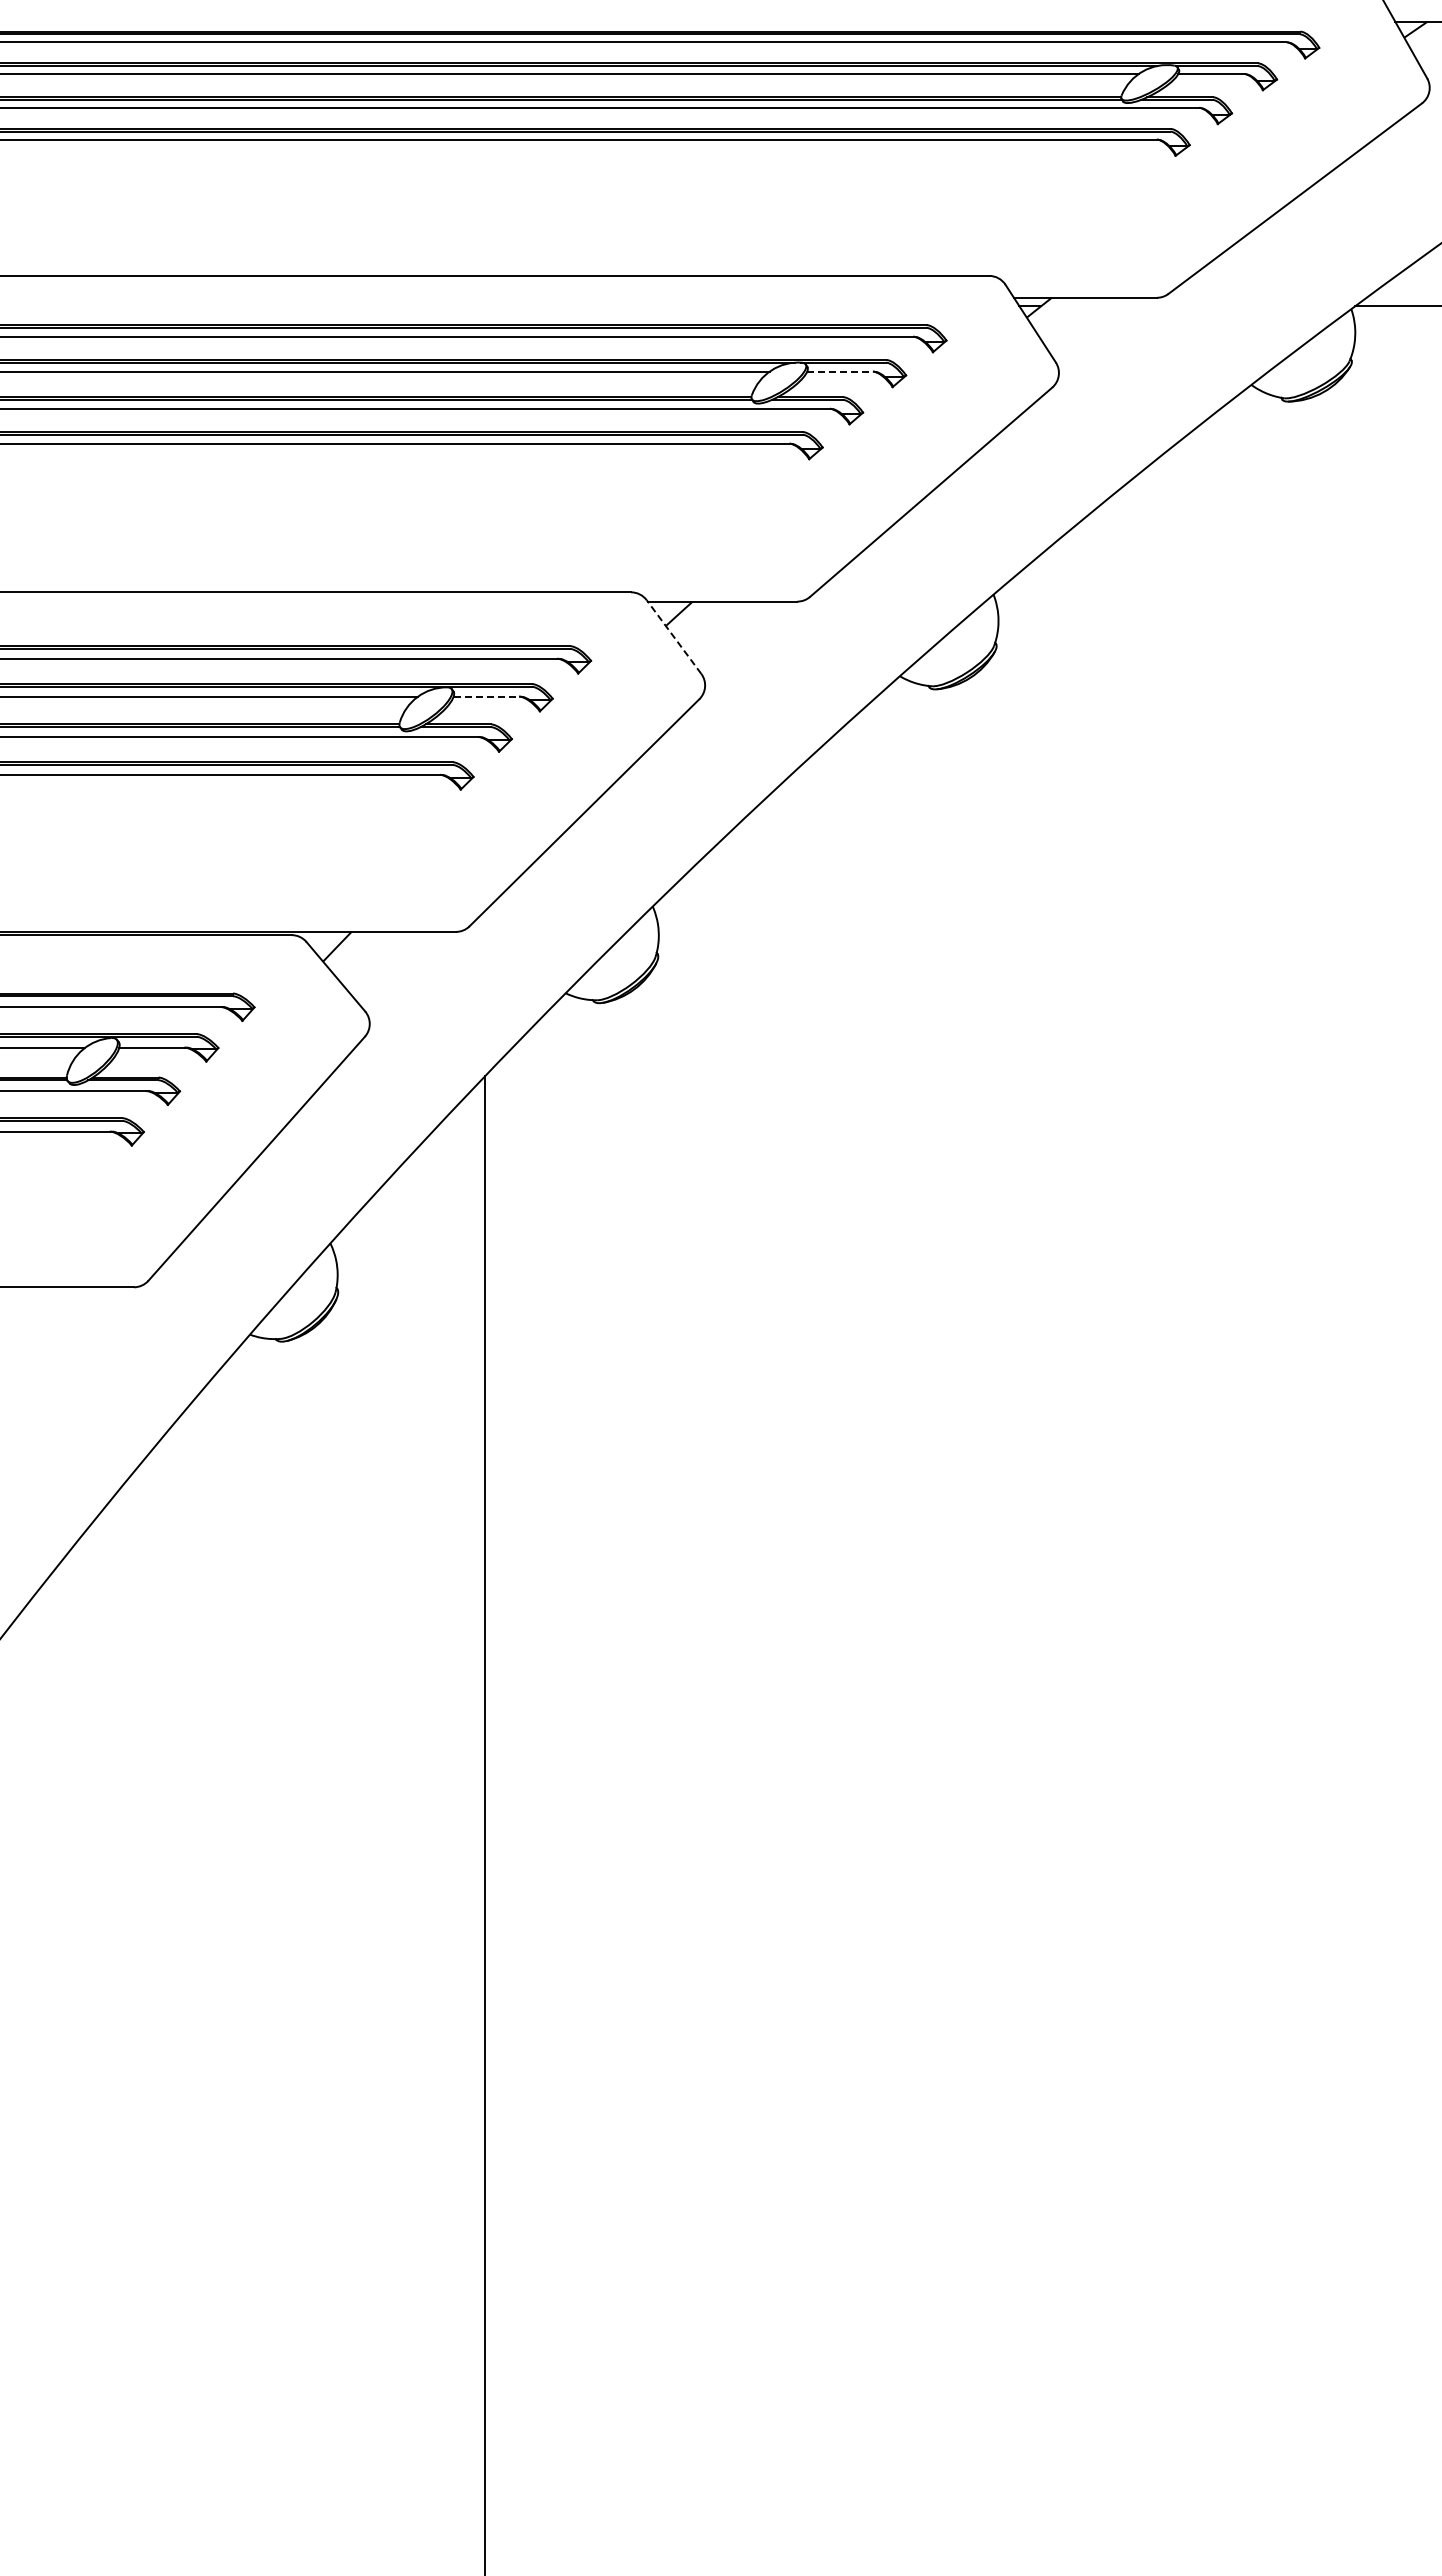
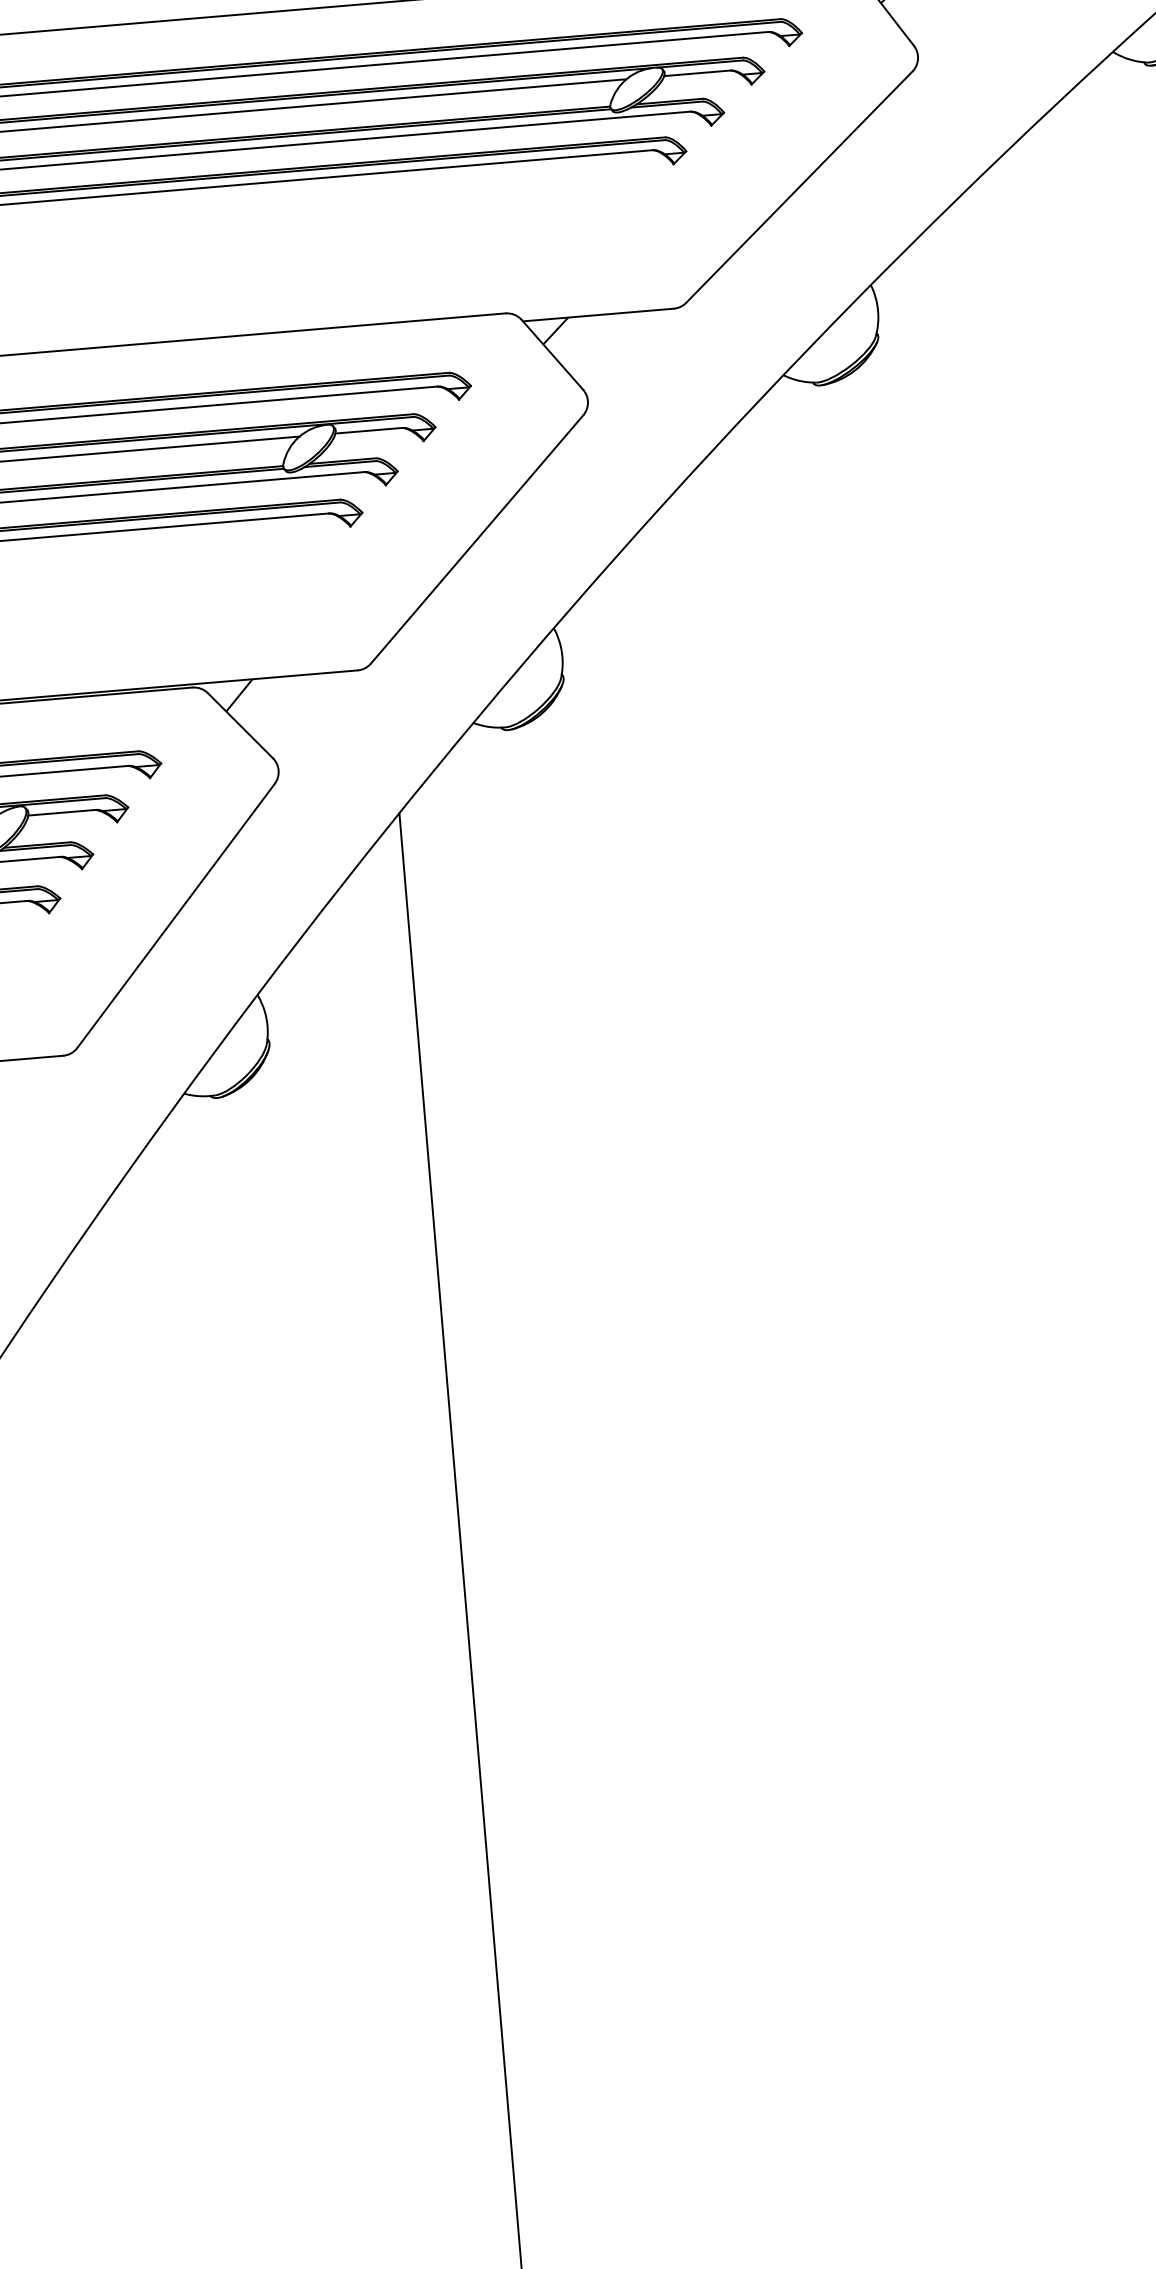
line: (840, 371) -> (697, 73), dashed -> solid
line: (674, 637) -> (552, 355), dashed -> solid
line: (486, 696) -> (368, 430), dashed -> solid

